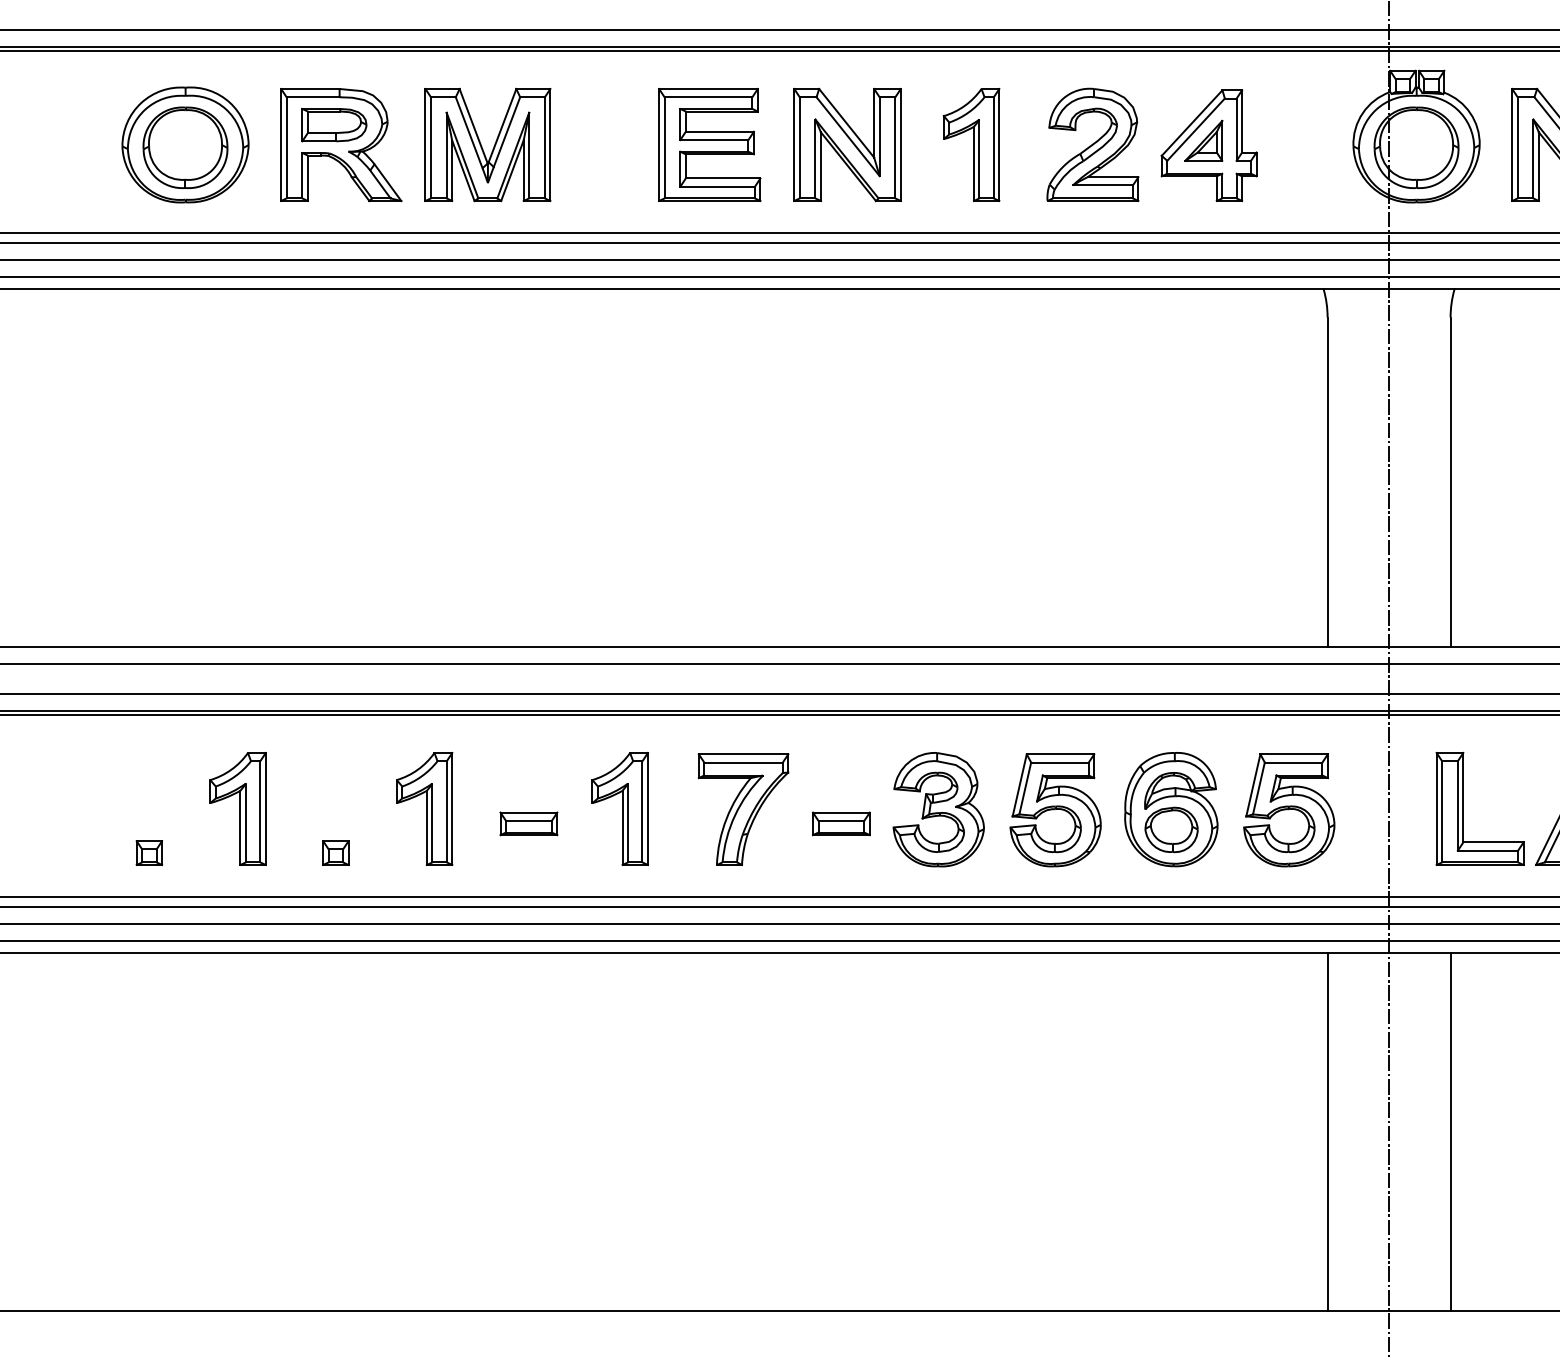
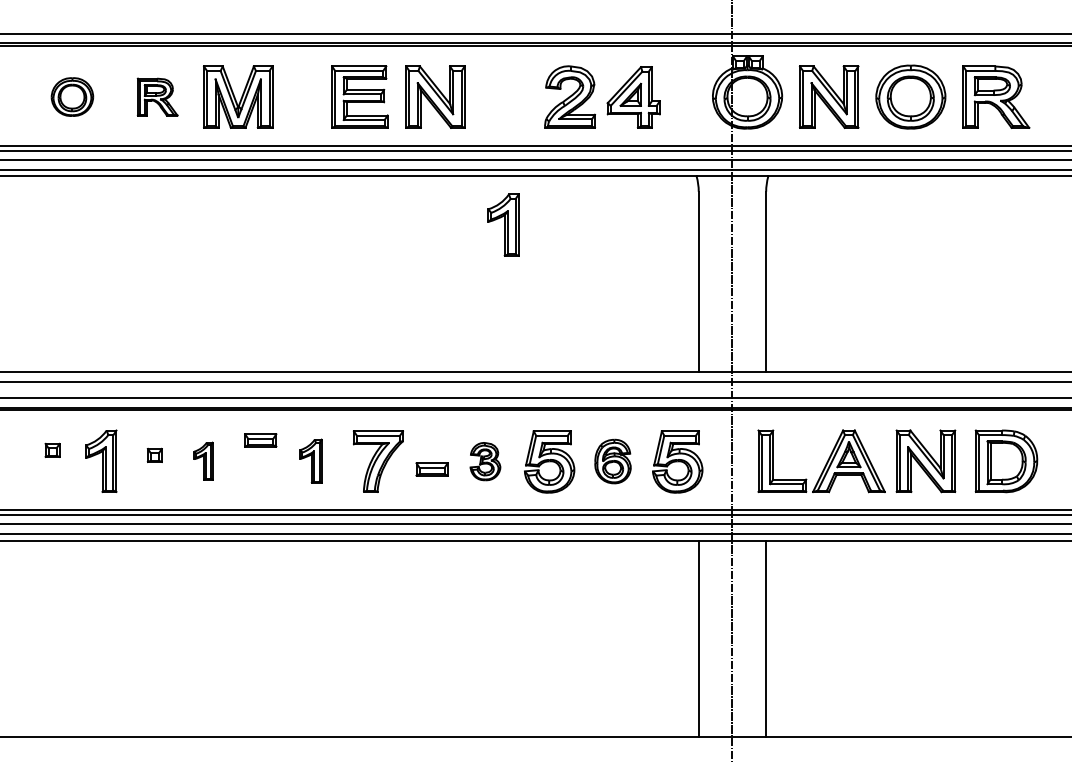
part: (185, 143) -> (72, 96), size x0.6
part: (340, 143) -> (157, 96), size x0.6
part: (971, 143) -> (503, 224), moved
part: (424, 807) -> (203, 460), size x0.6
part: (621, 807) -> (311, 460), size x0.7
part: (938, 809) -> (485, 461), size x0.6
part: (1170, 809) -> (612, 461), size x0.7
part: (528, 823) -> (260, 440), moved
part: (149, 851) -> (52, 449), moved
part: (335, 851) -> (154, 454), moved

